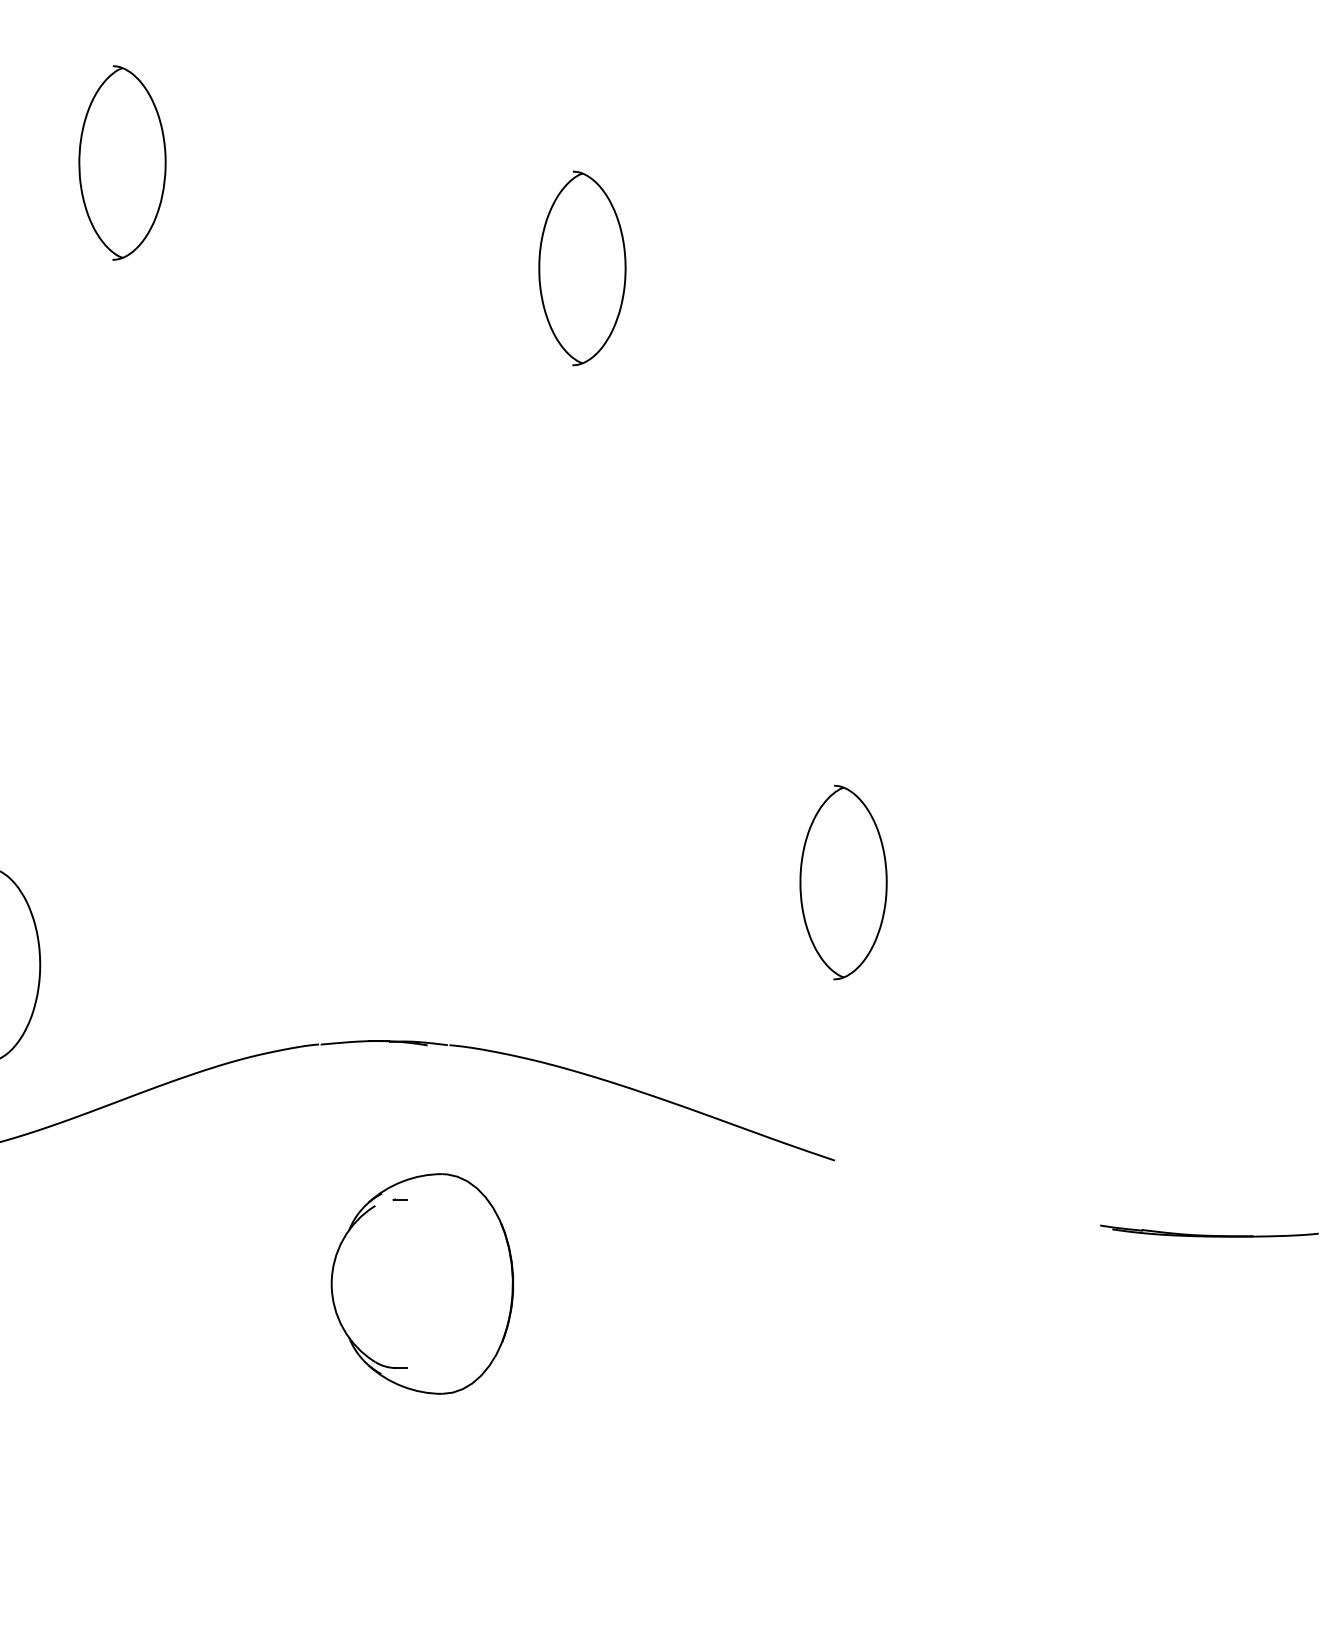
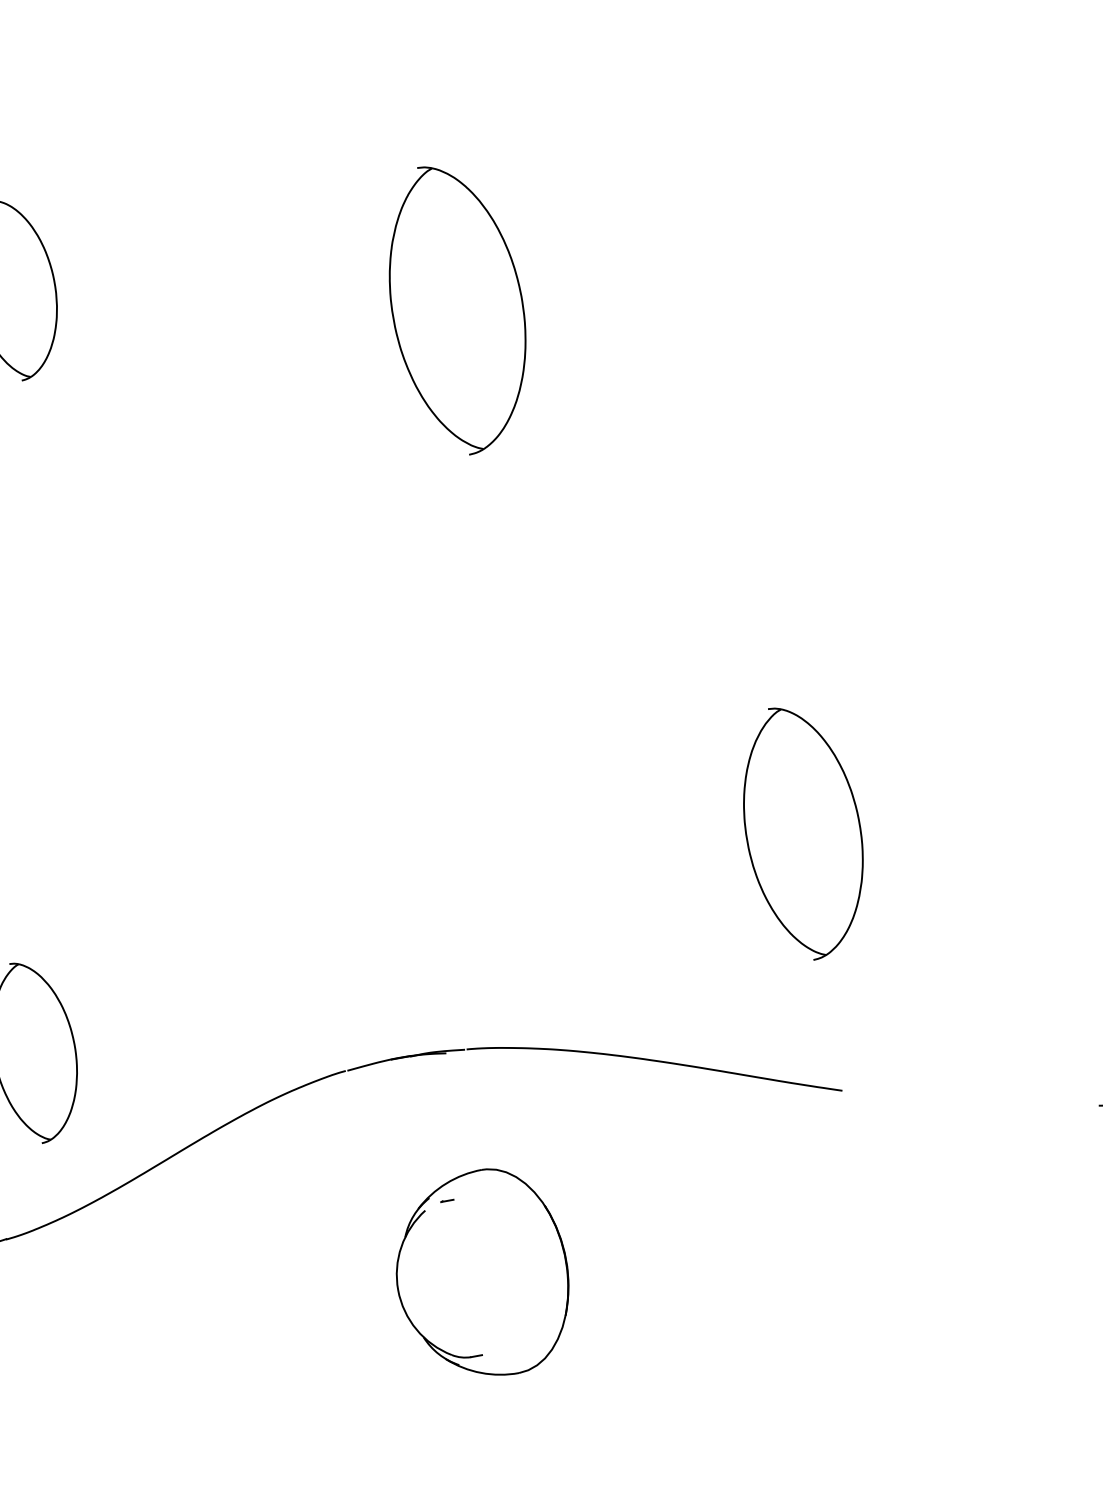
part: (582, 268) -> (457, 308), size x1.6
part: (843, 882) -> (803, 832), size x1.4

